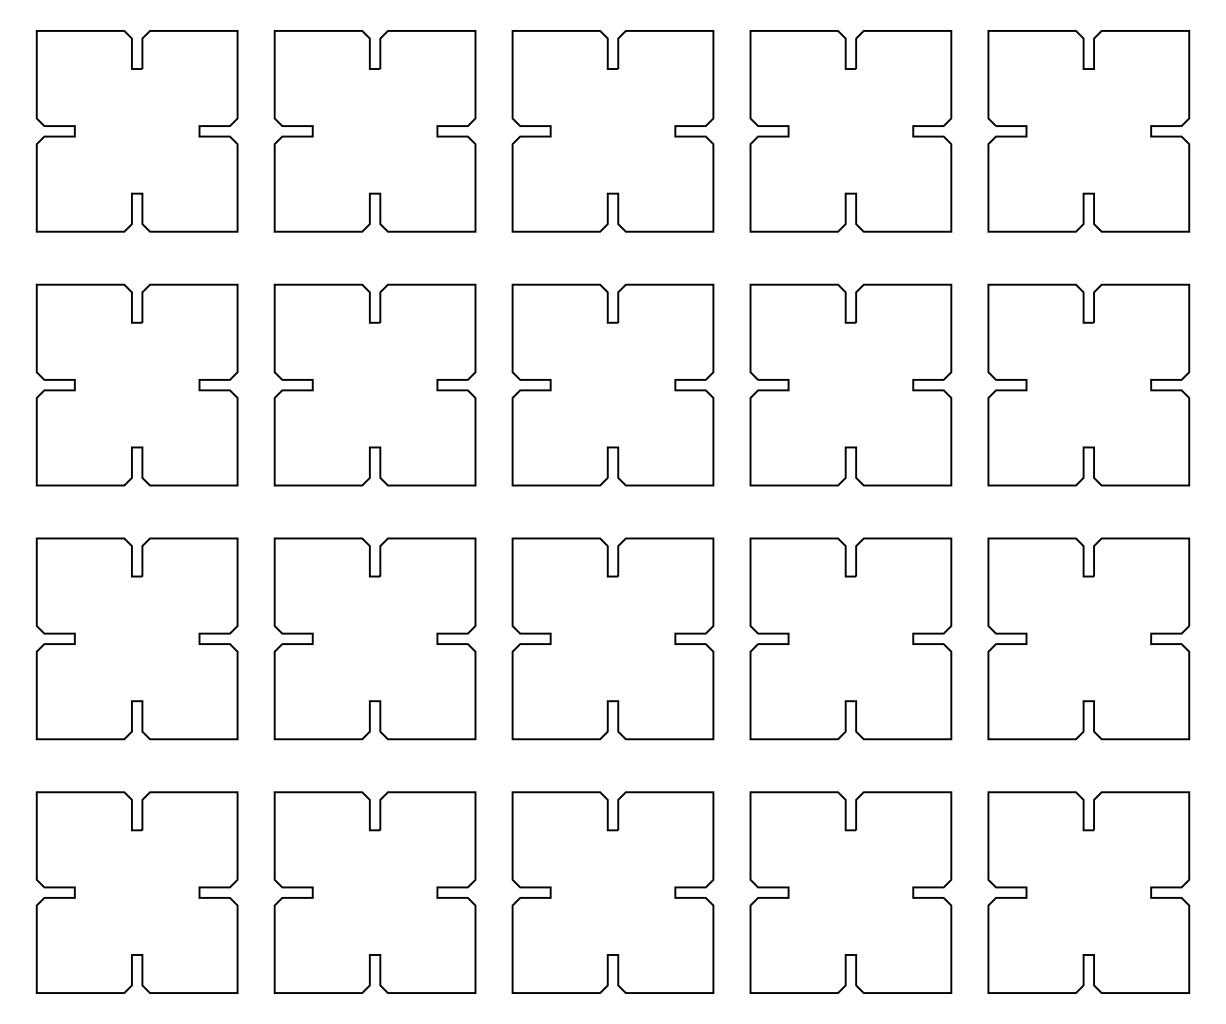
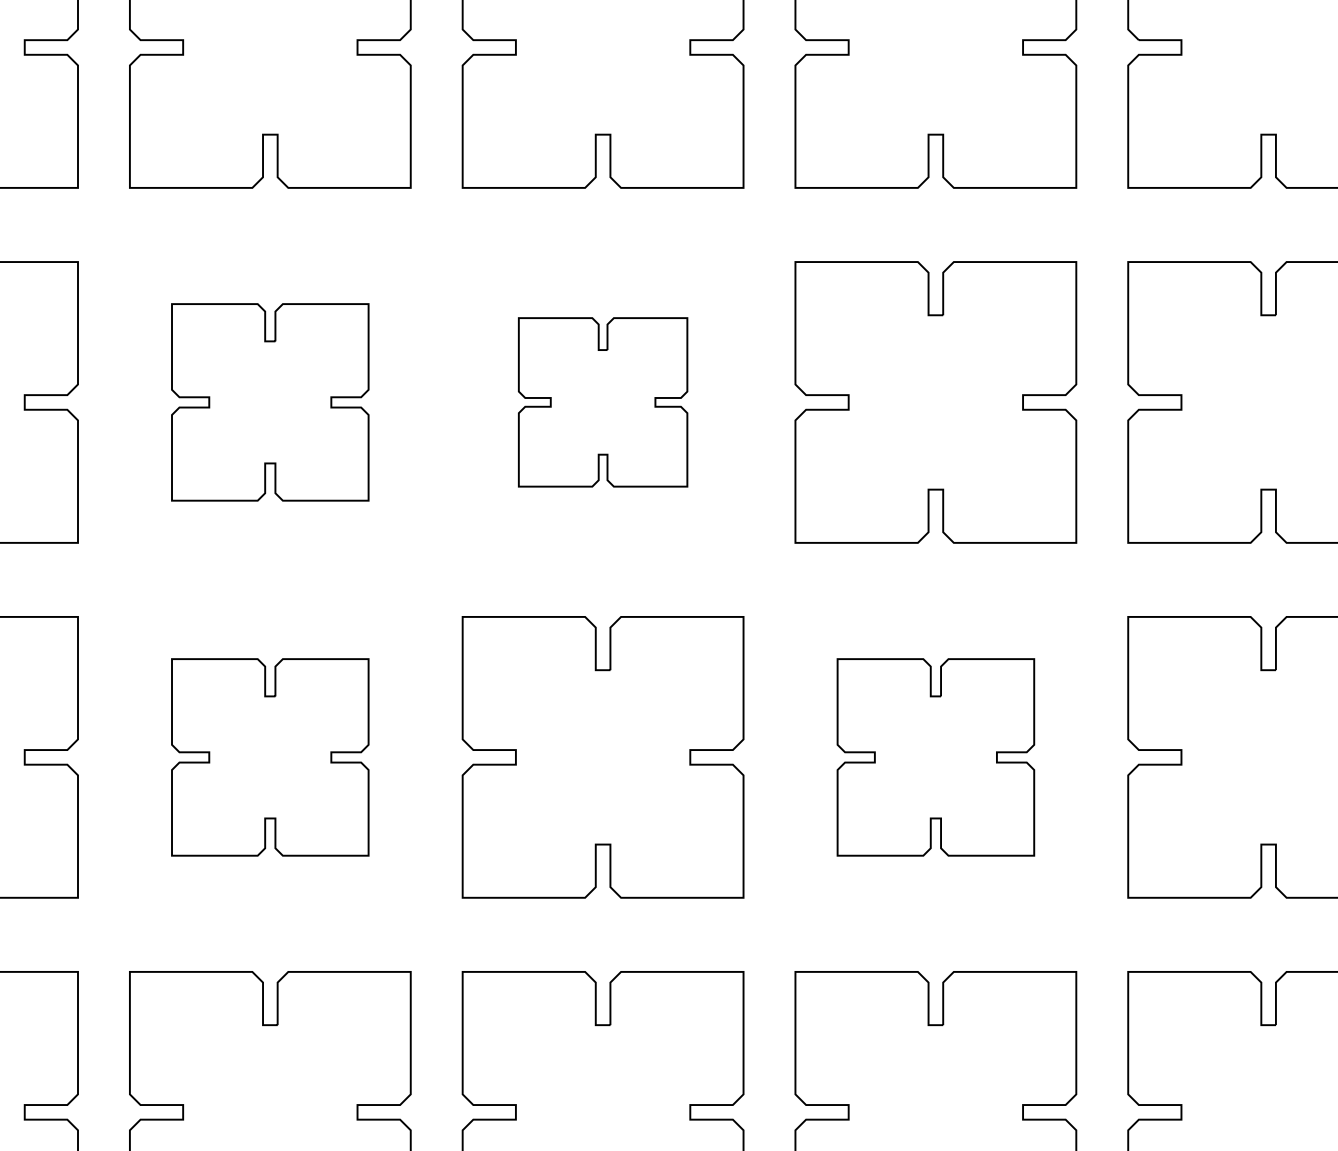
part: (374, 384) -> (269, 401), size x0.7
part: (612, 384) -> (602, 401), size x0.6
part: (374, 638) -> (269, 756), size x0.7
part: (850, 638) -> (935, 756), size x0.7

